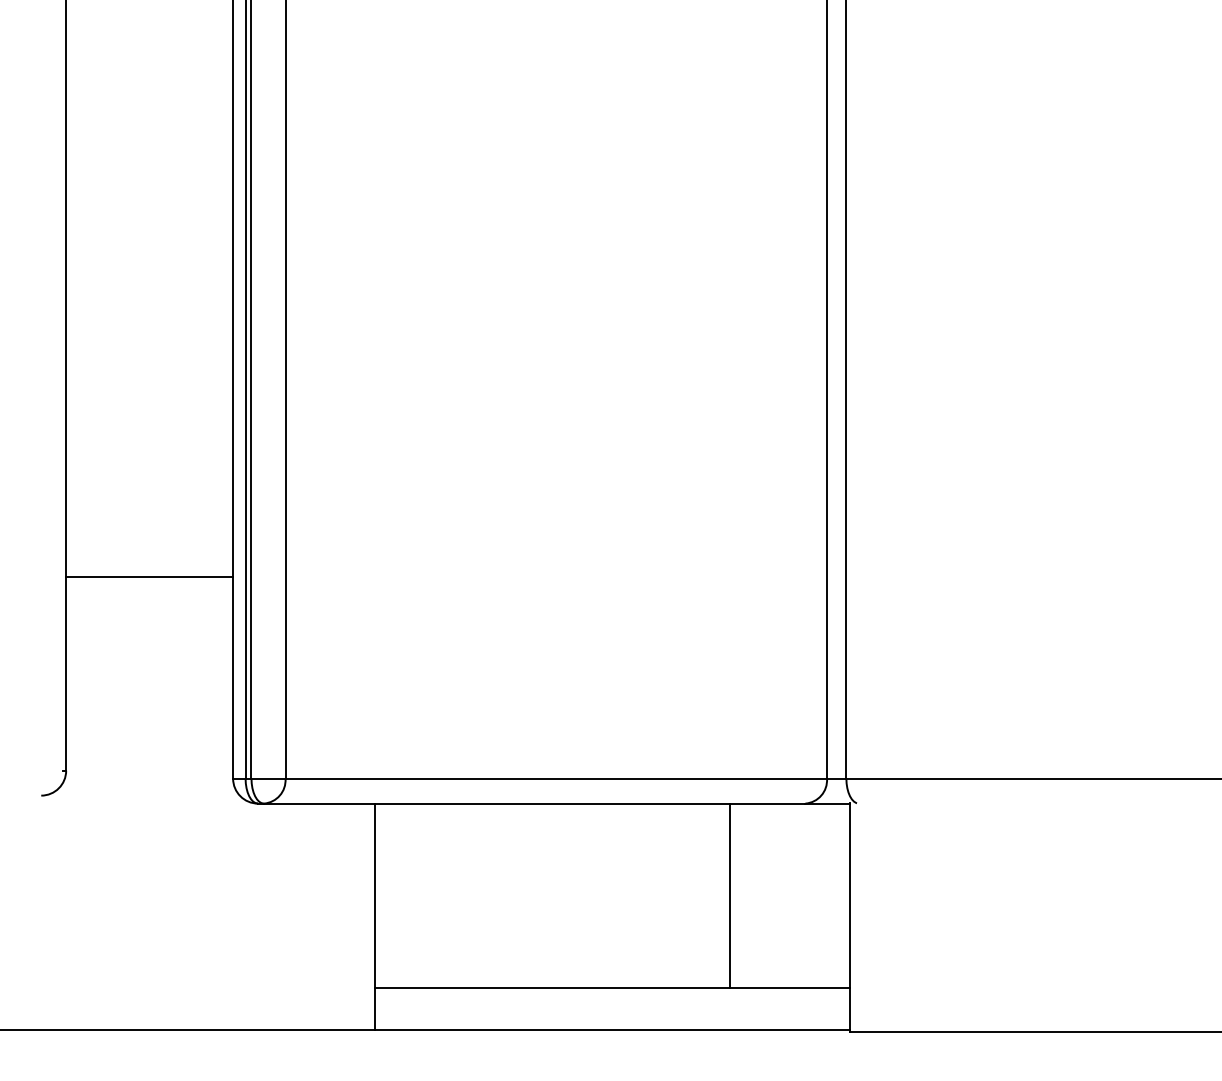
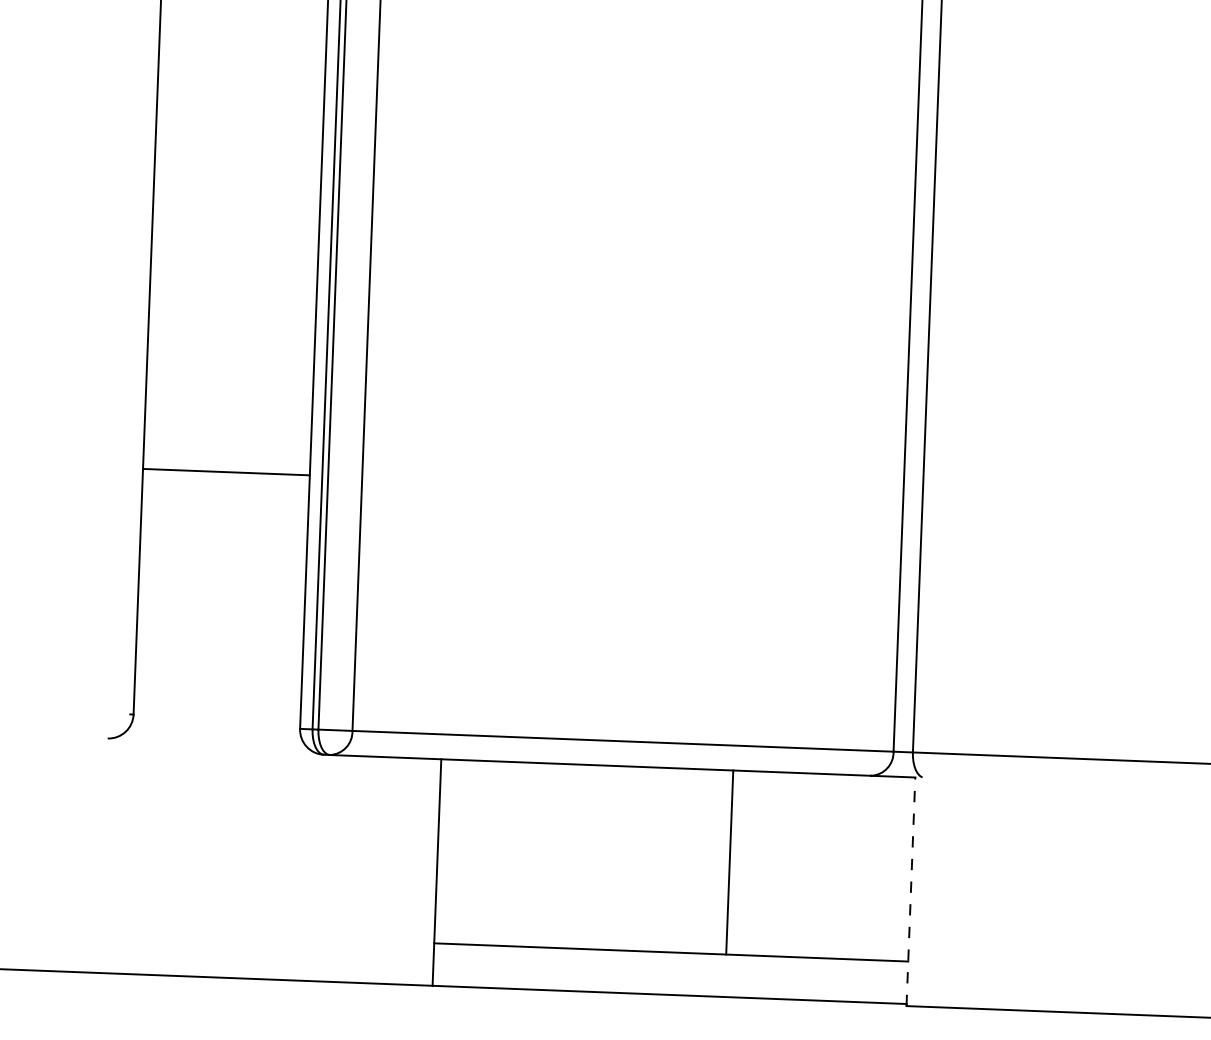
line: (149, 576) -> (226, 471), moved
line: (729, 895) -> (729, 862), moved
line: (849, 917) -> (910, 891), solid -> dashed

